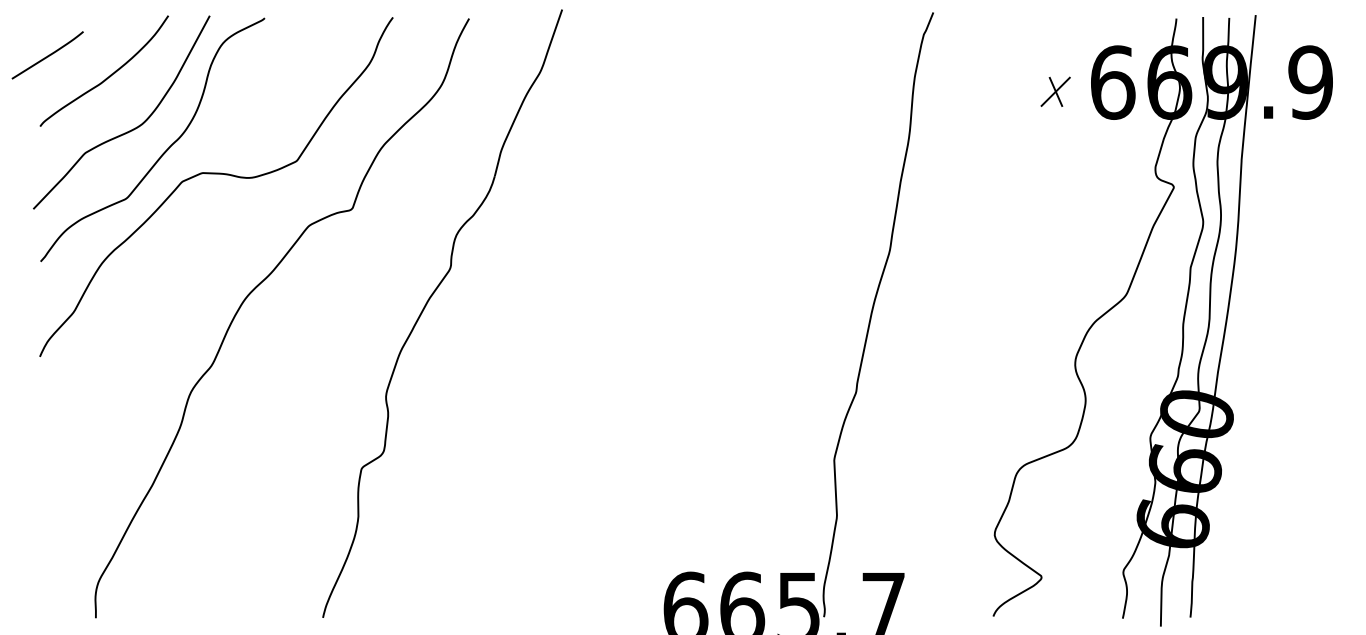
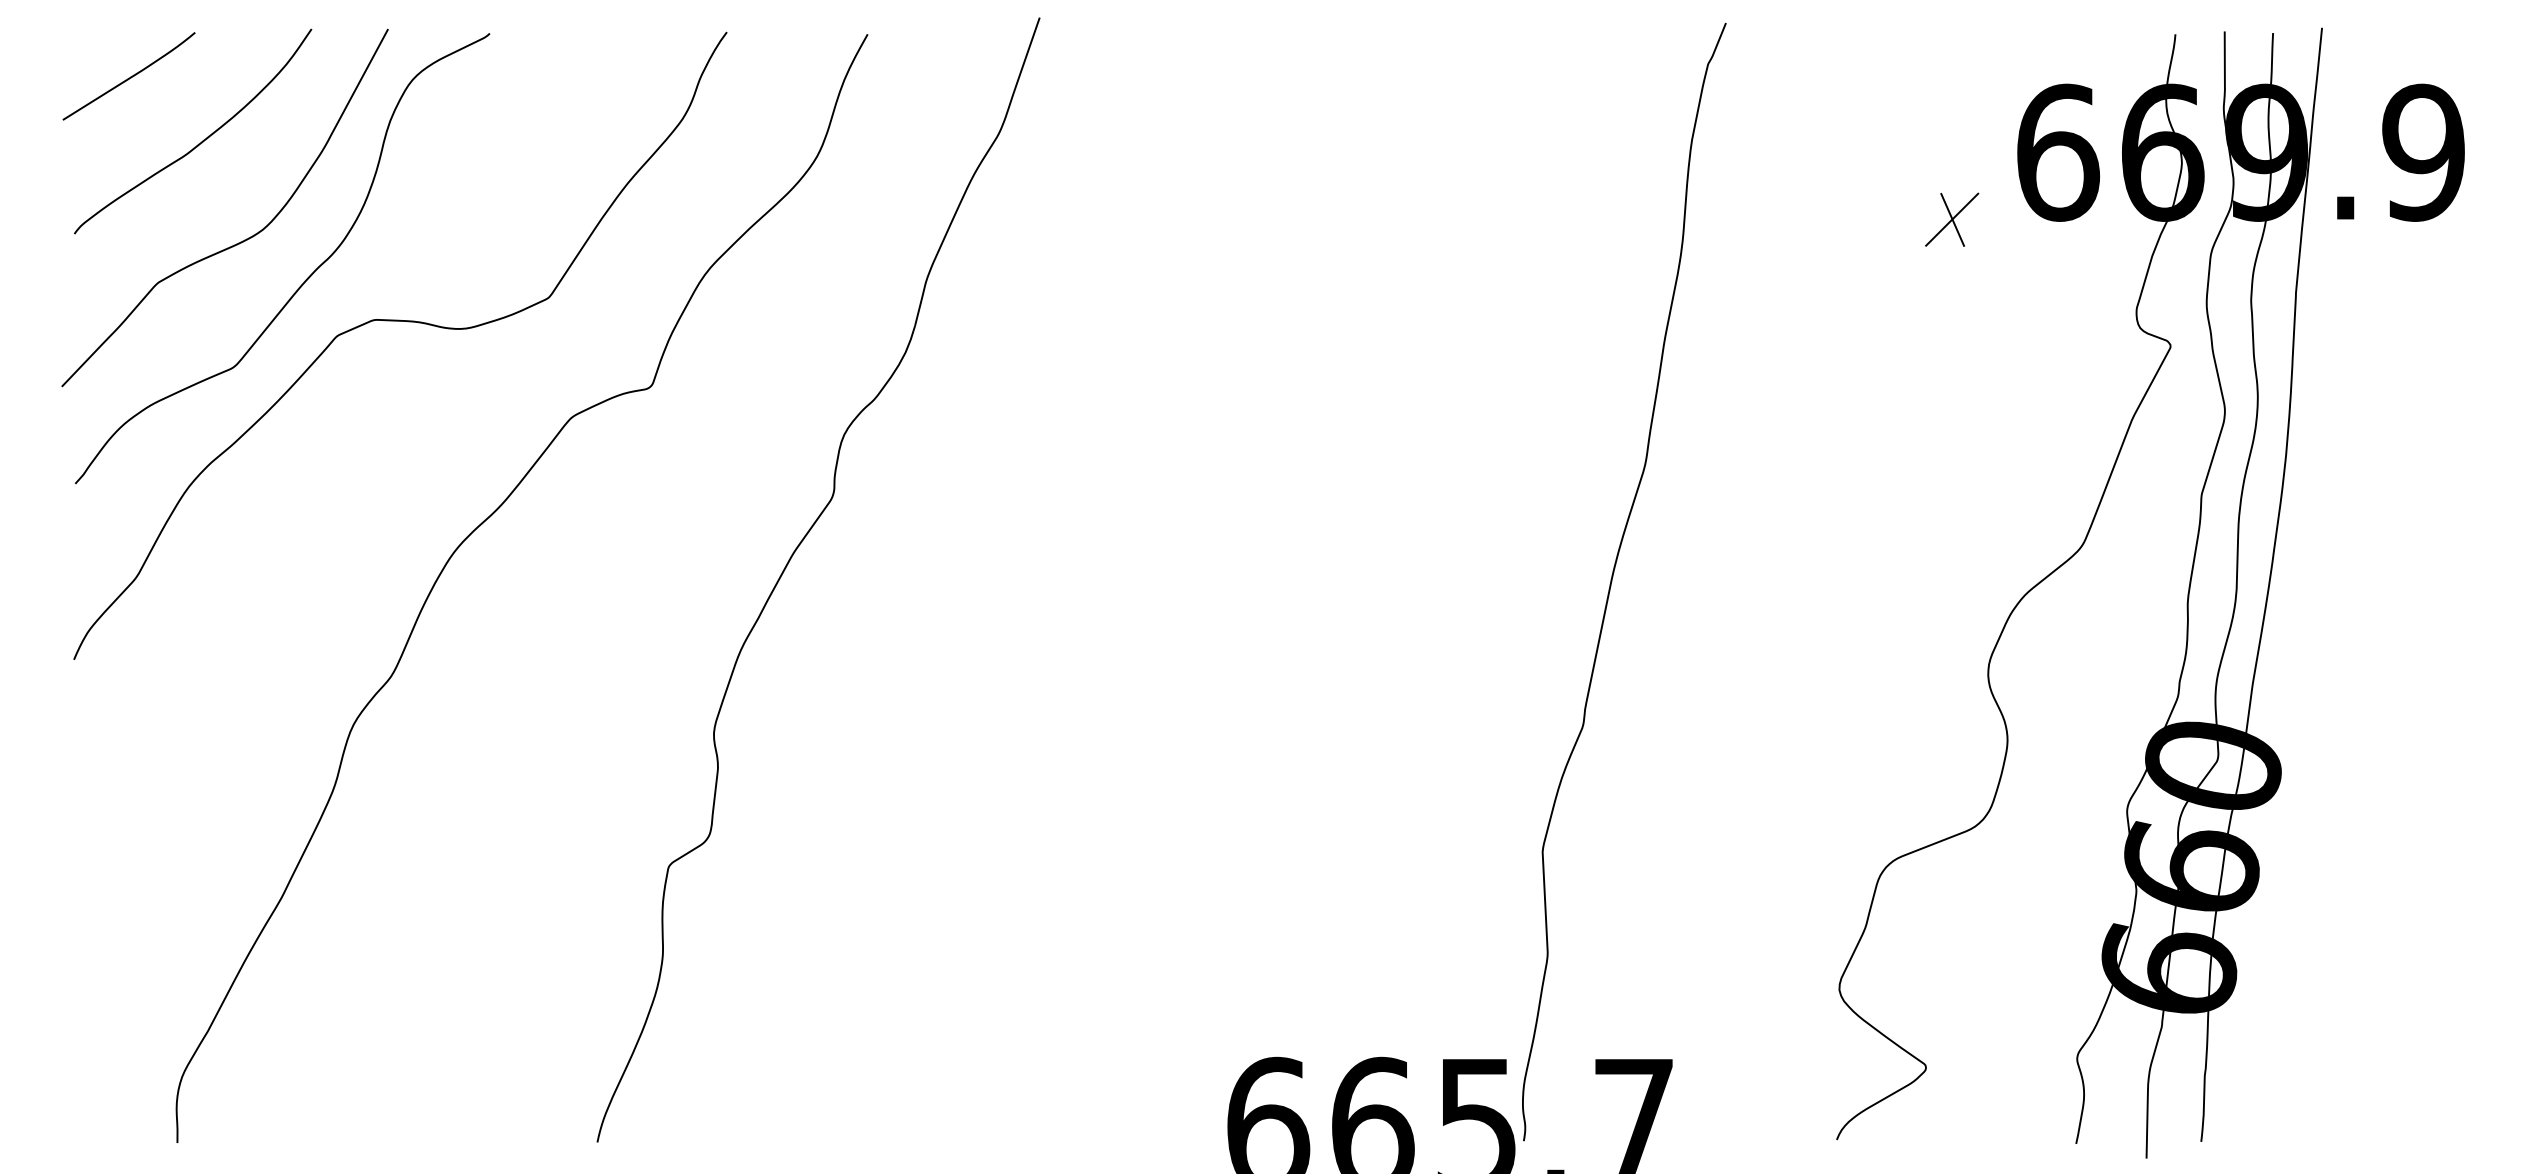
curve: (47, 55) -> (128, 76), moved
part: (1055, 91) -> (1951, 219), moved

